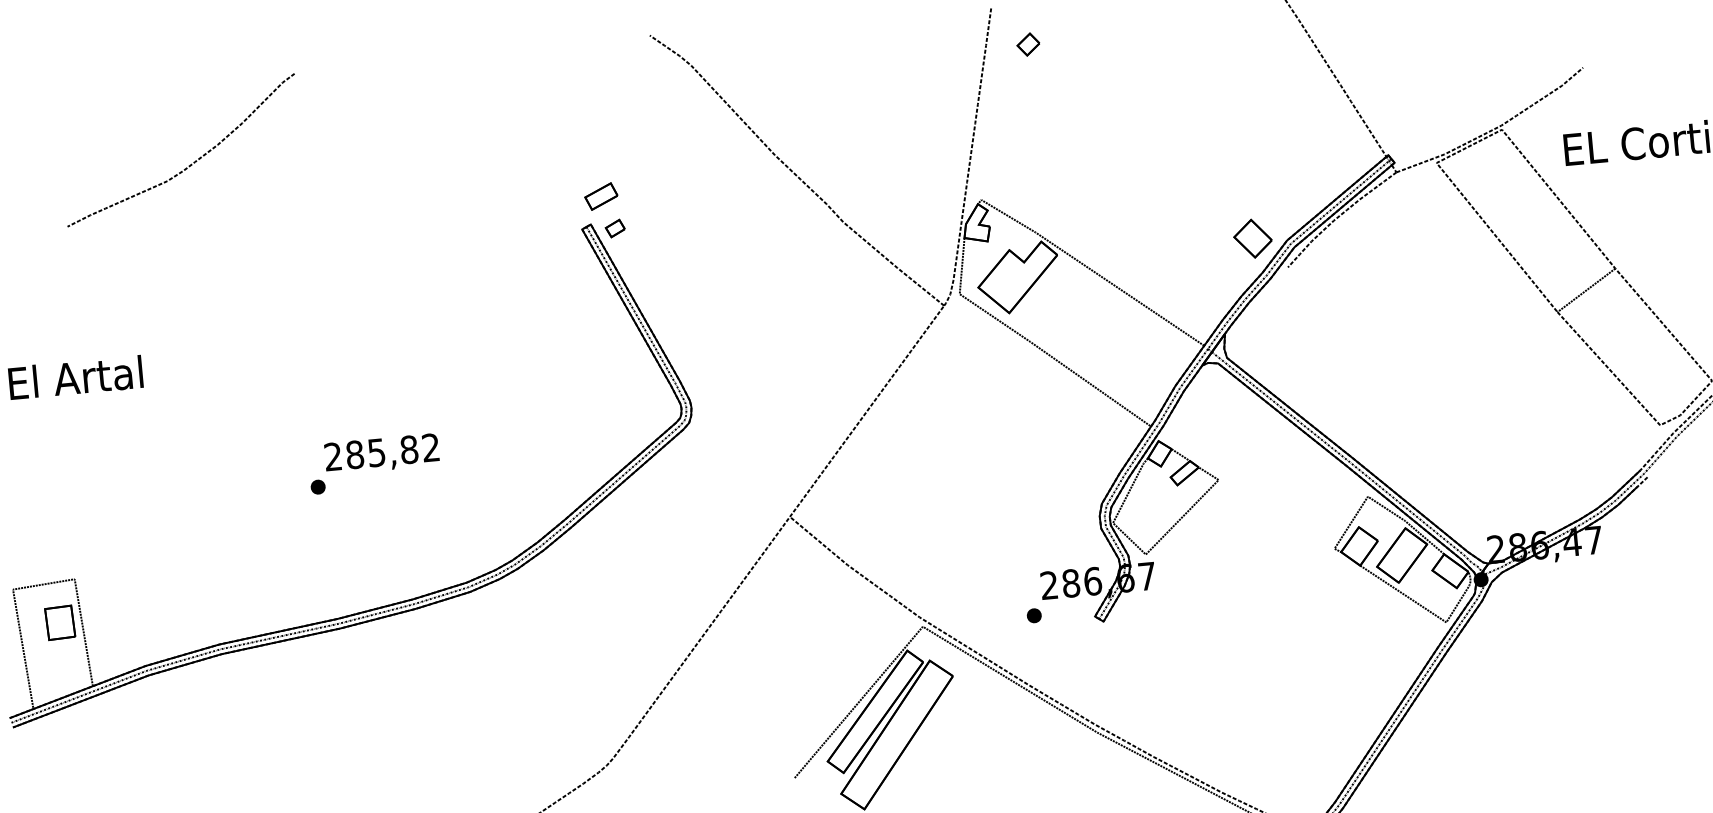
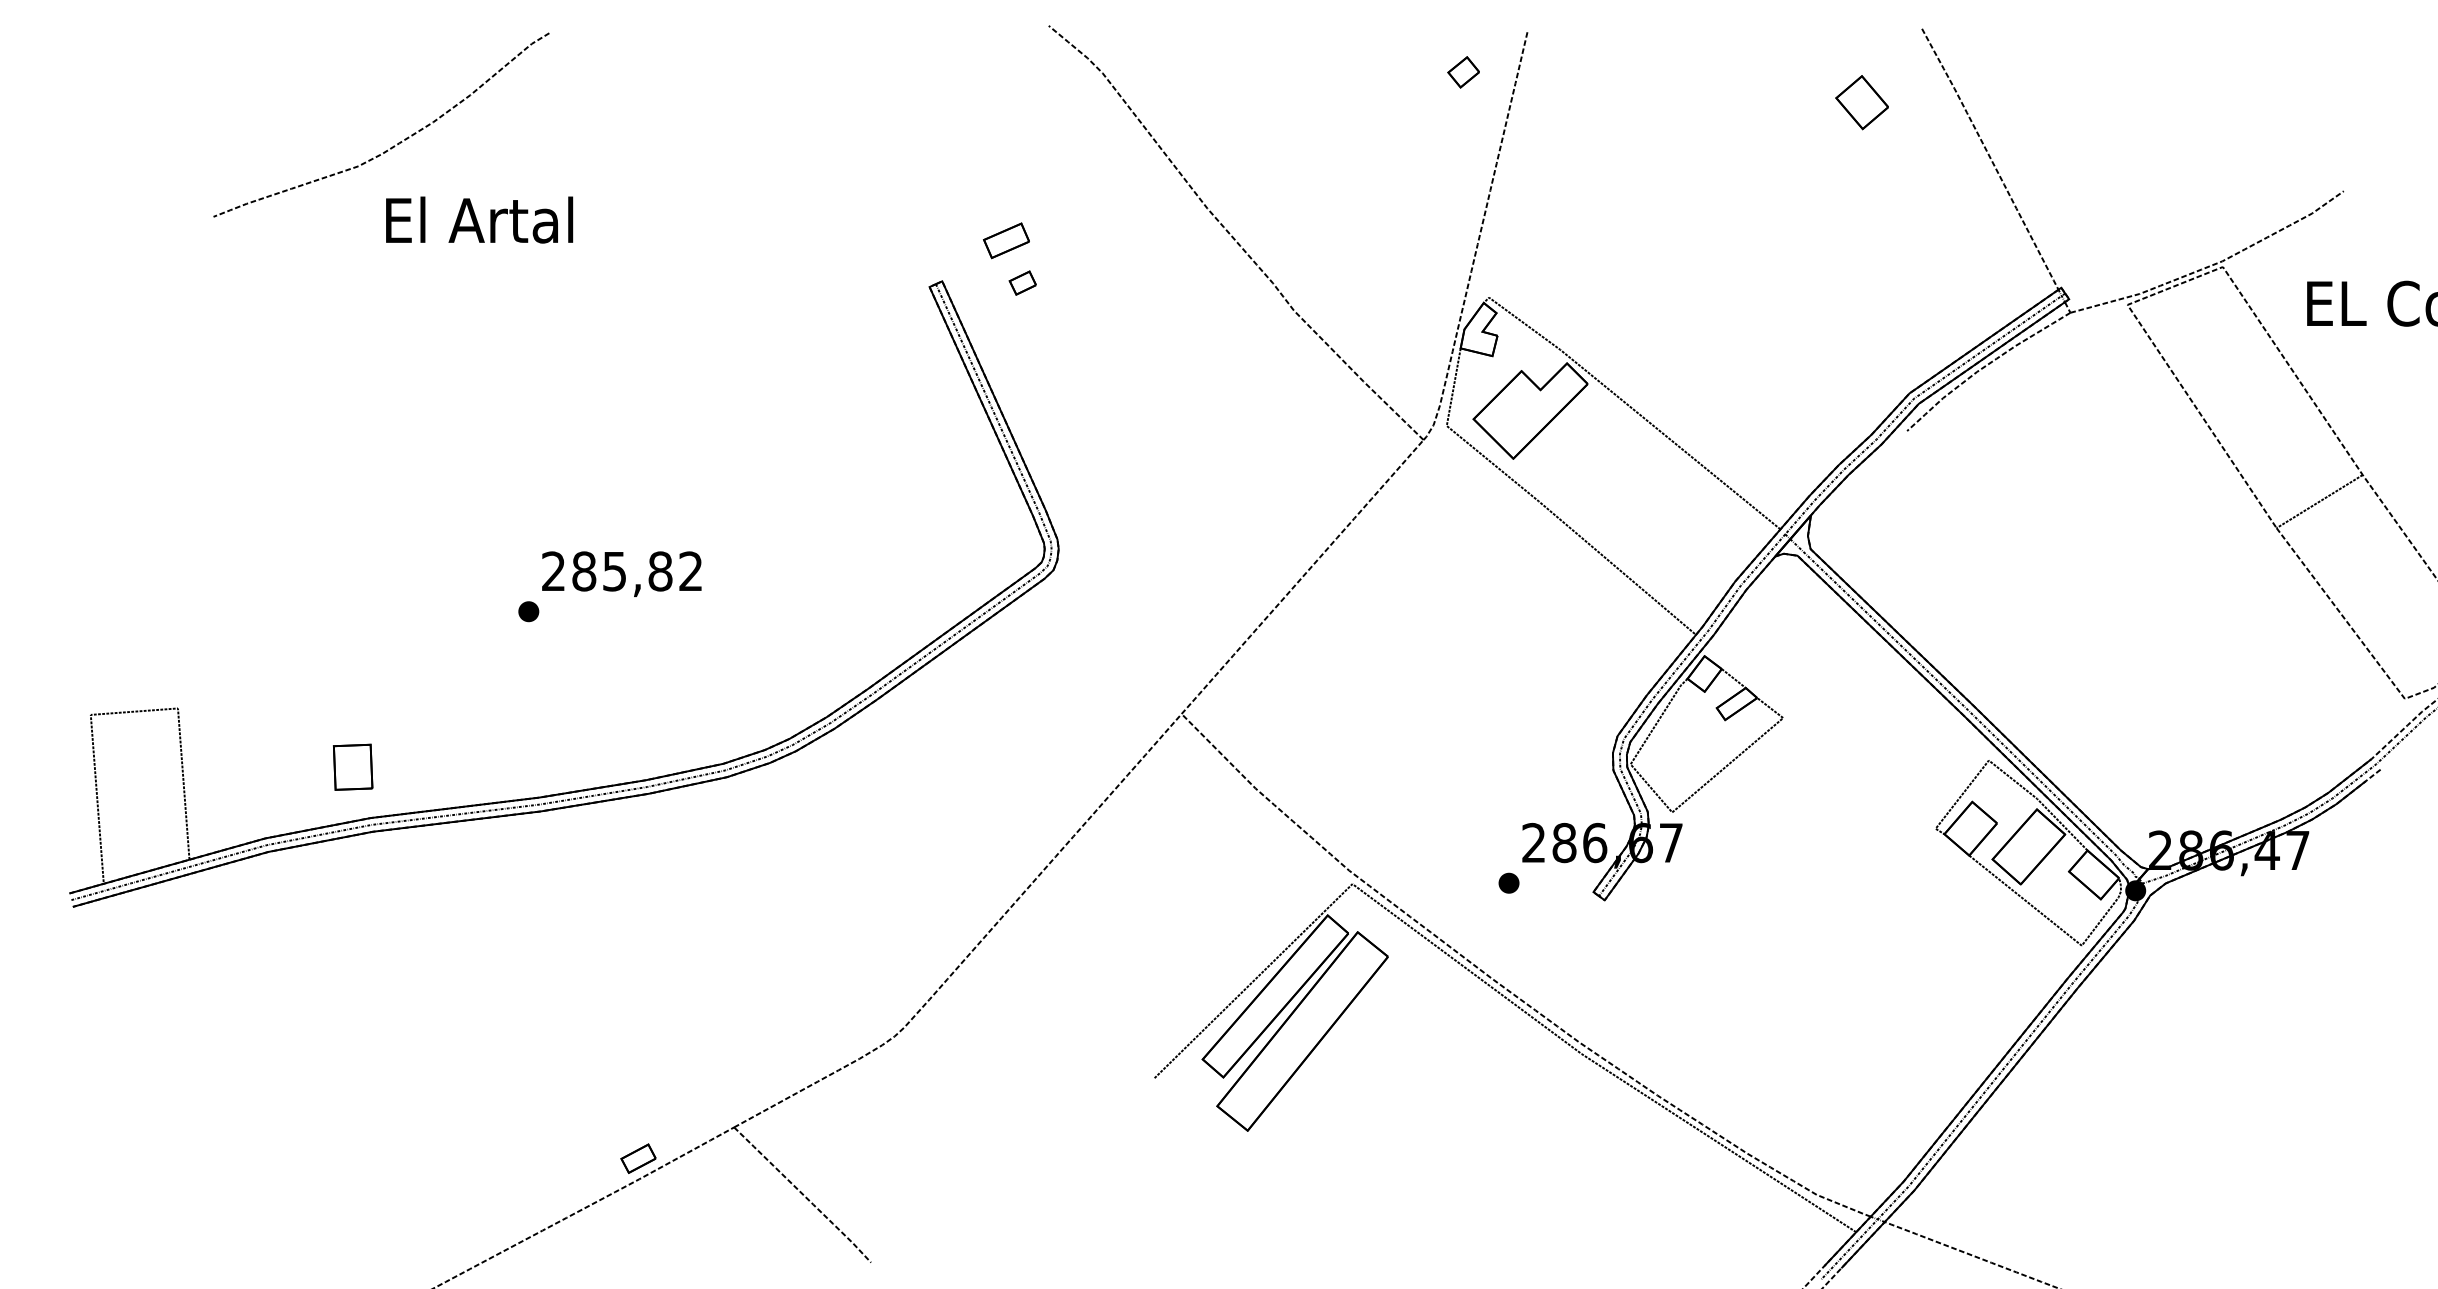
part: (1028, 44) -> (1463, 72), moved
part: (601, 196) -> (1006, 240), moved
part: (615, 228) -> (1022, 282), moved
part: (1252, 238) -> (1861, 102), moved
text: (75, 377) -> (479, 219), moved
part: (60, 622) -> (353, 766), moved

